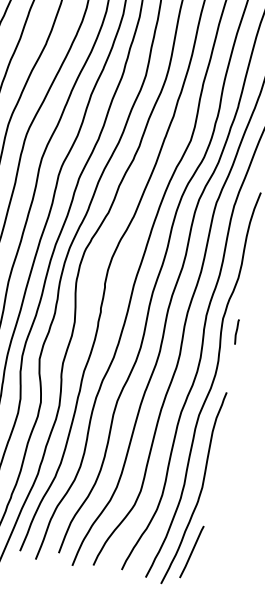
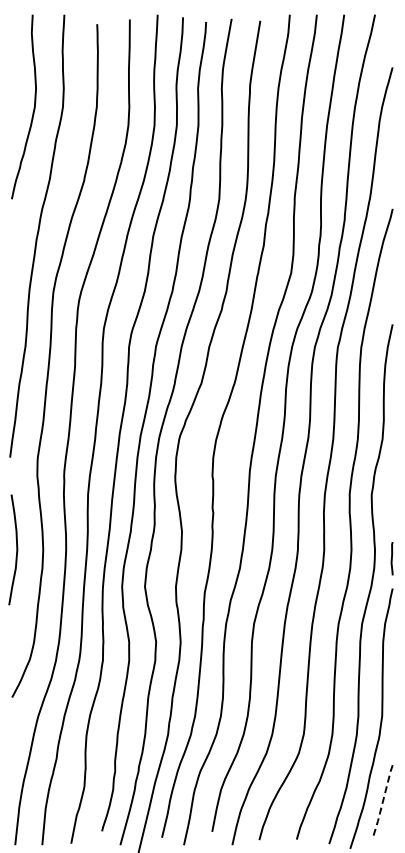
line: (236, 331) -> (391, 558), moved
line: (192, 552) -> (383, 801), solid -> dashed

